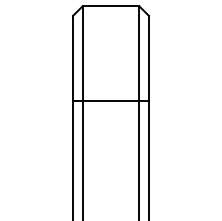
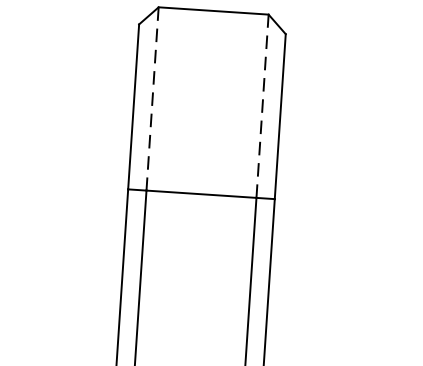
line: (139, 53) -> (262, 105), solid -> dashed
line: (82, 54) -> (152, 100), solid -> dashed

